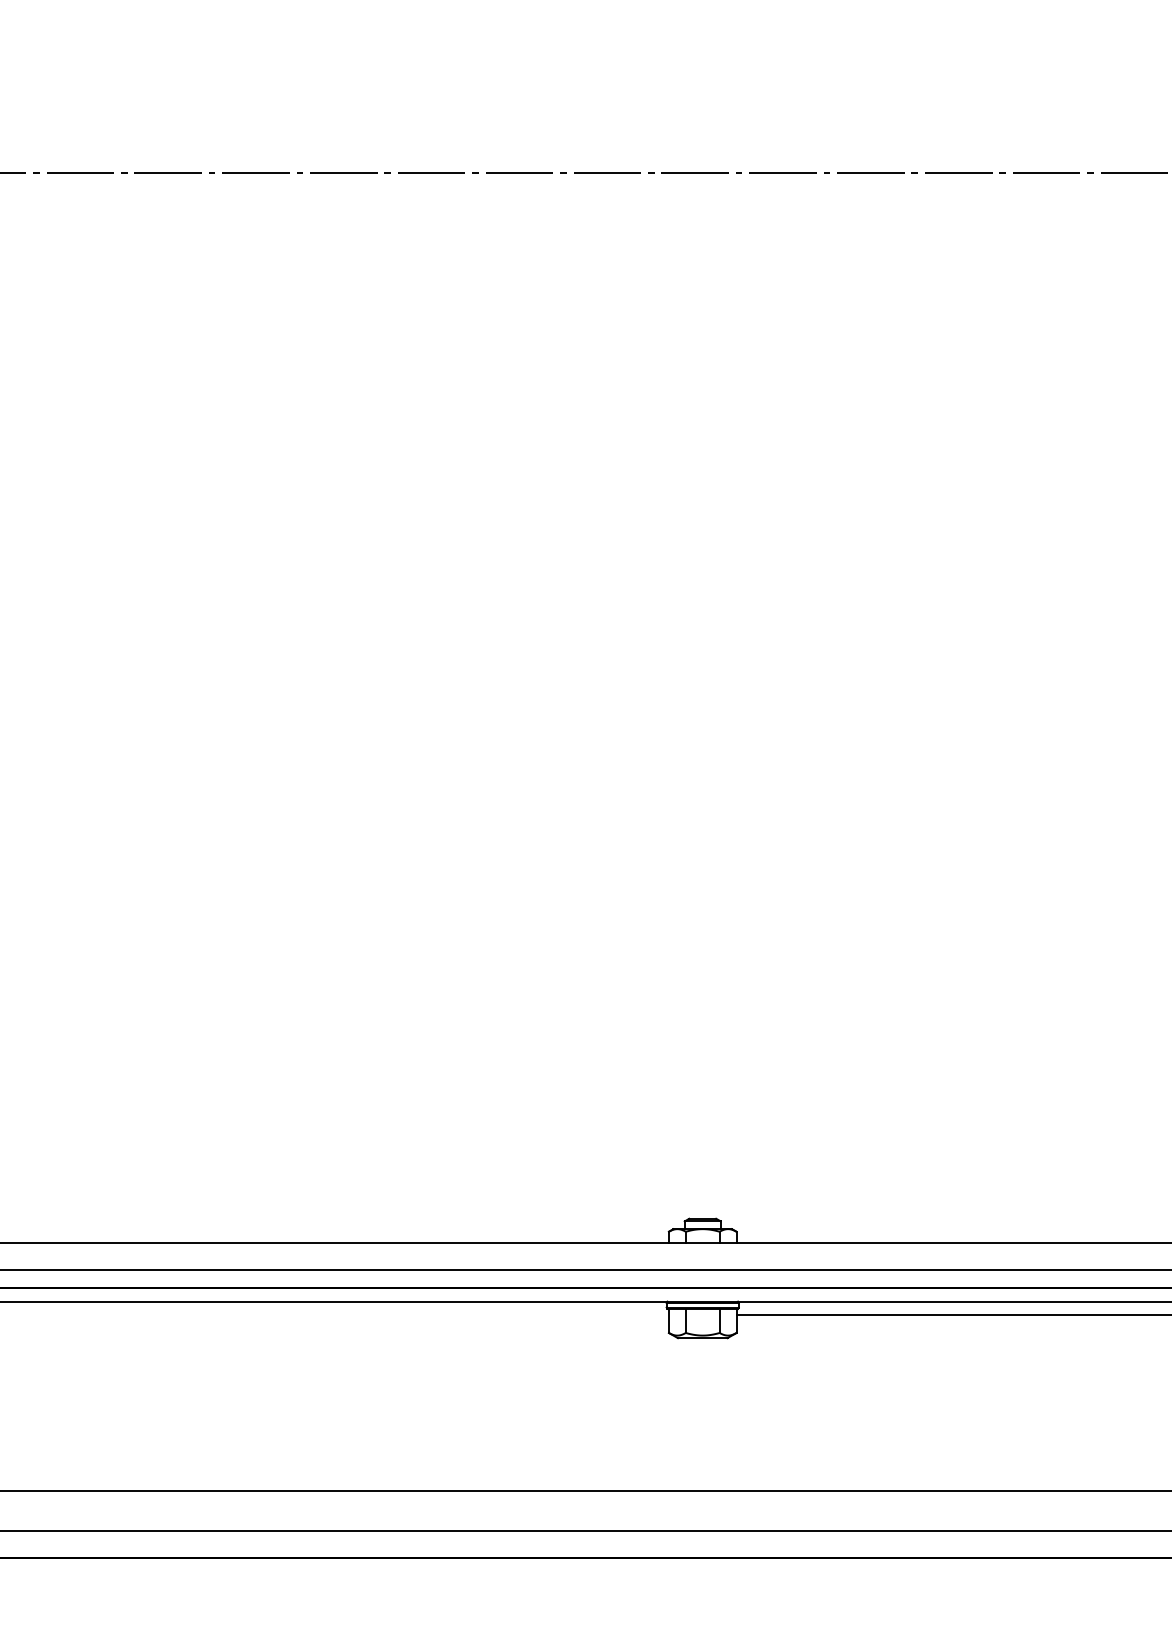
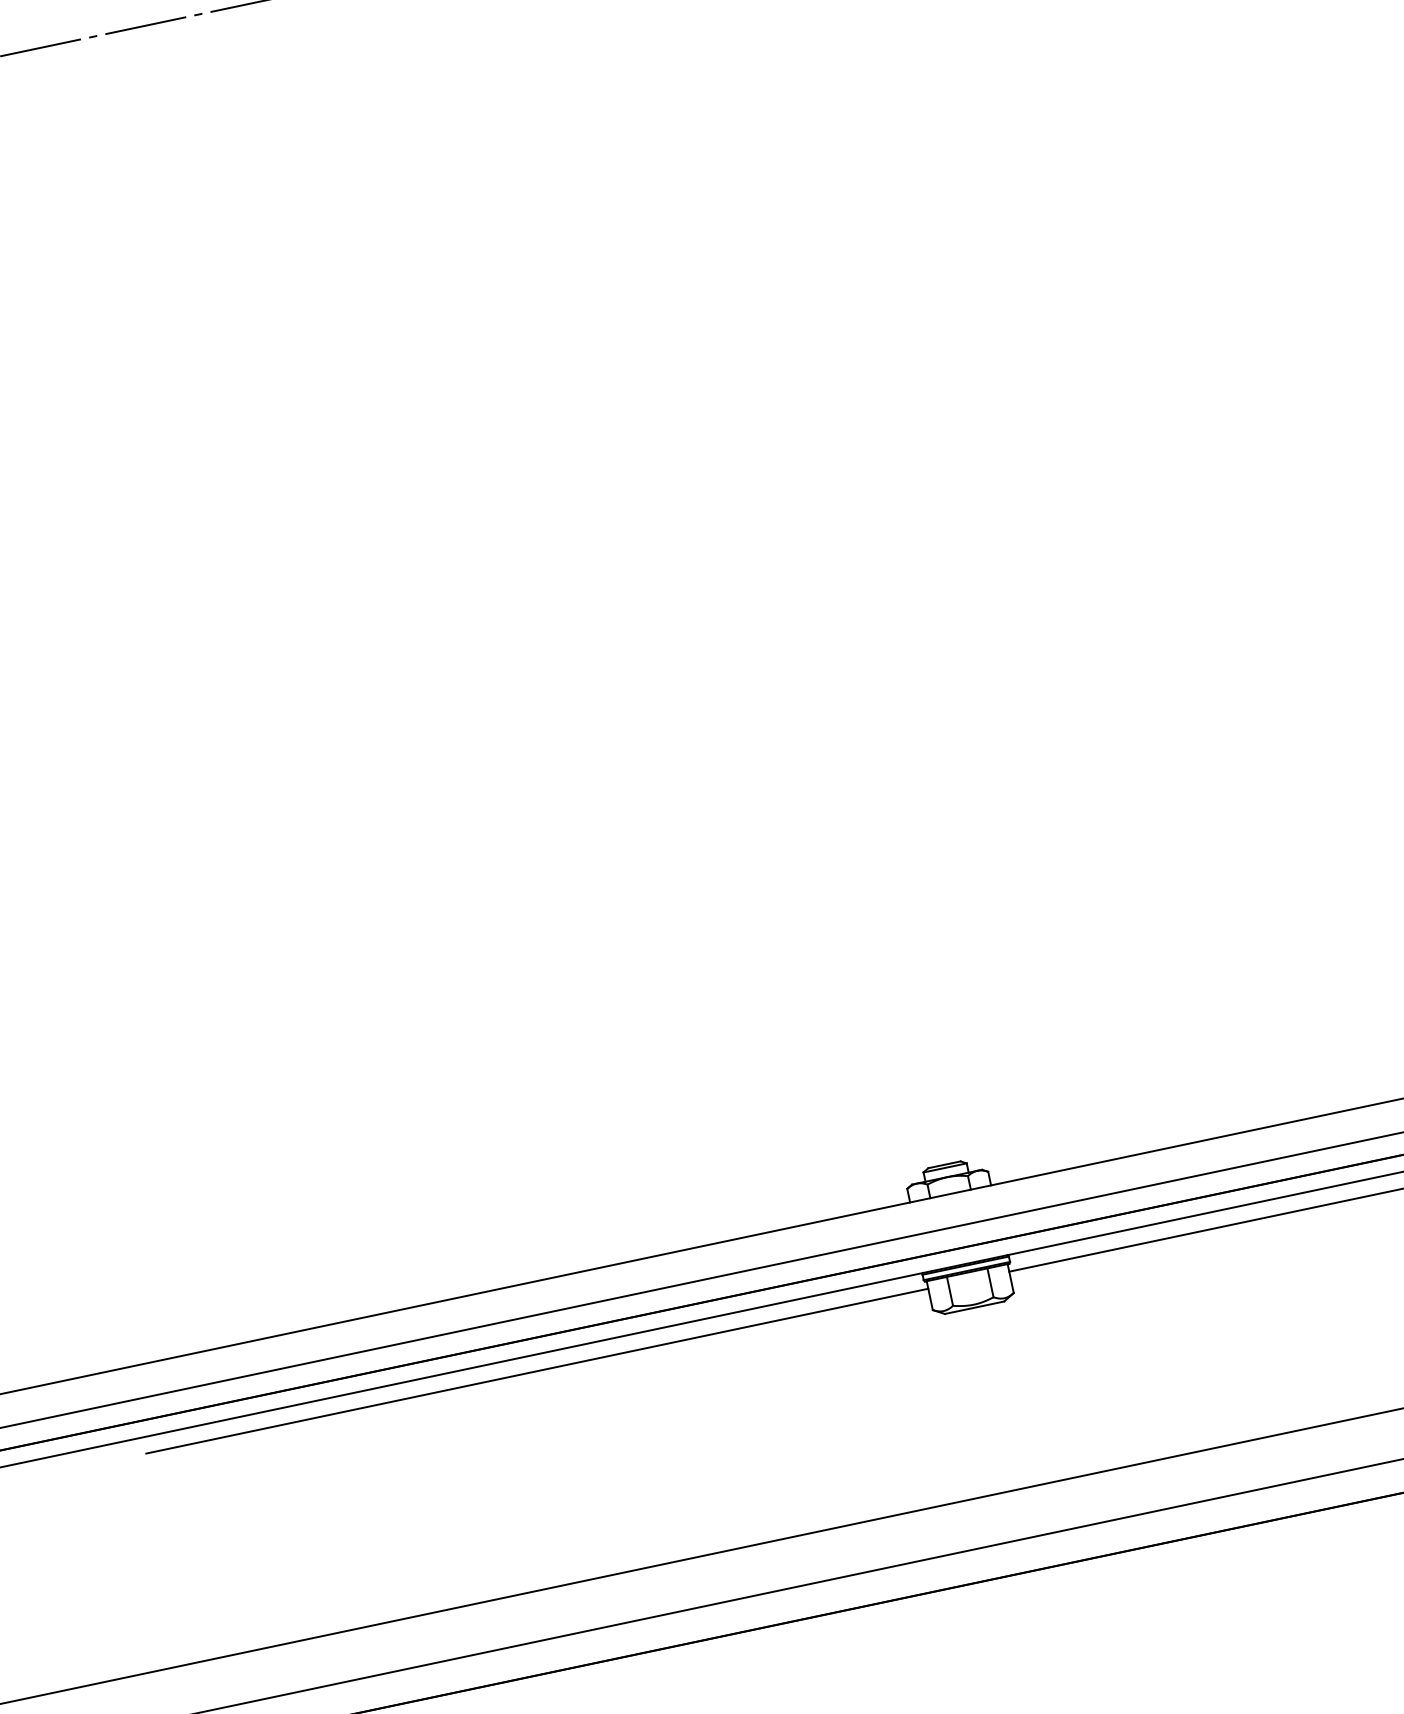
line: (341, 1315) -> (536, 1371), added

